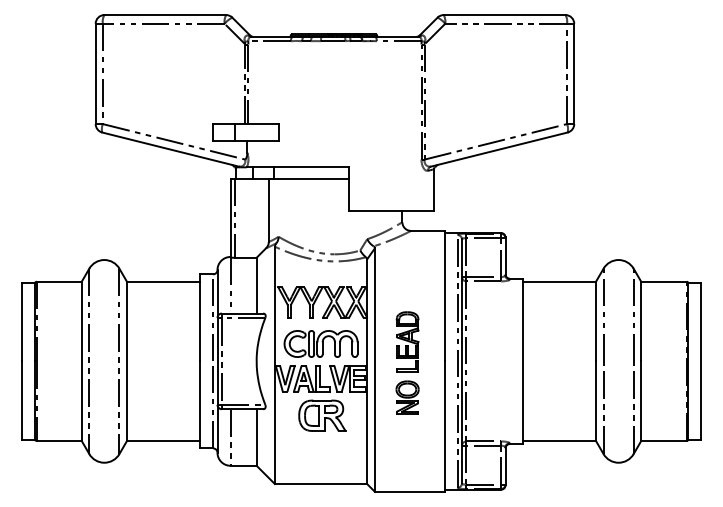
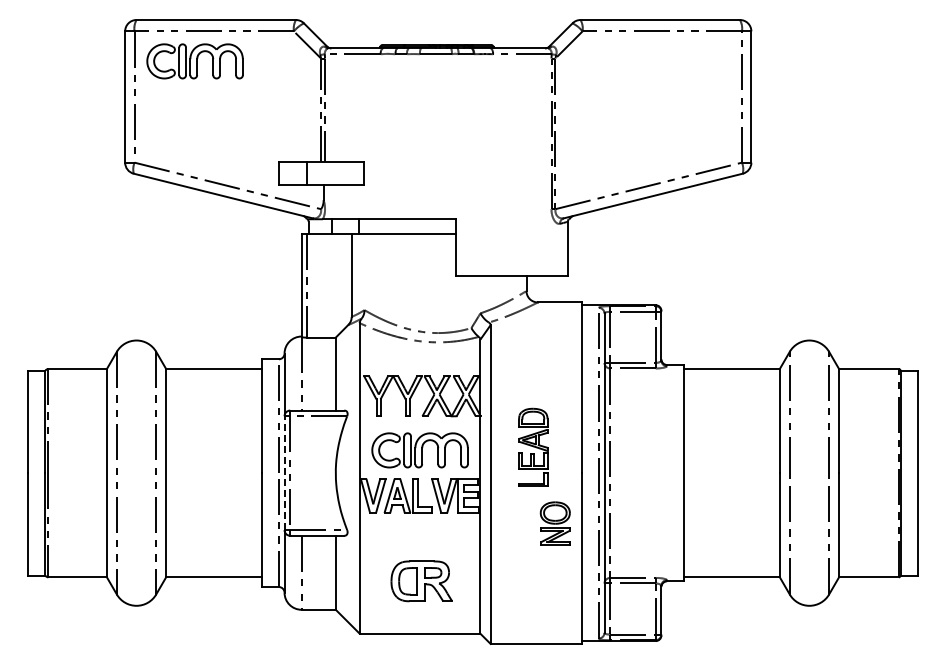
part: (148, 46) -> (194, 61), added
line: (217, 361) -> (284, 473), solid -> dashed
part: (406, 397) -> (554, 523), moved
part: (322, 415) -> (421, 581), moved

